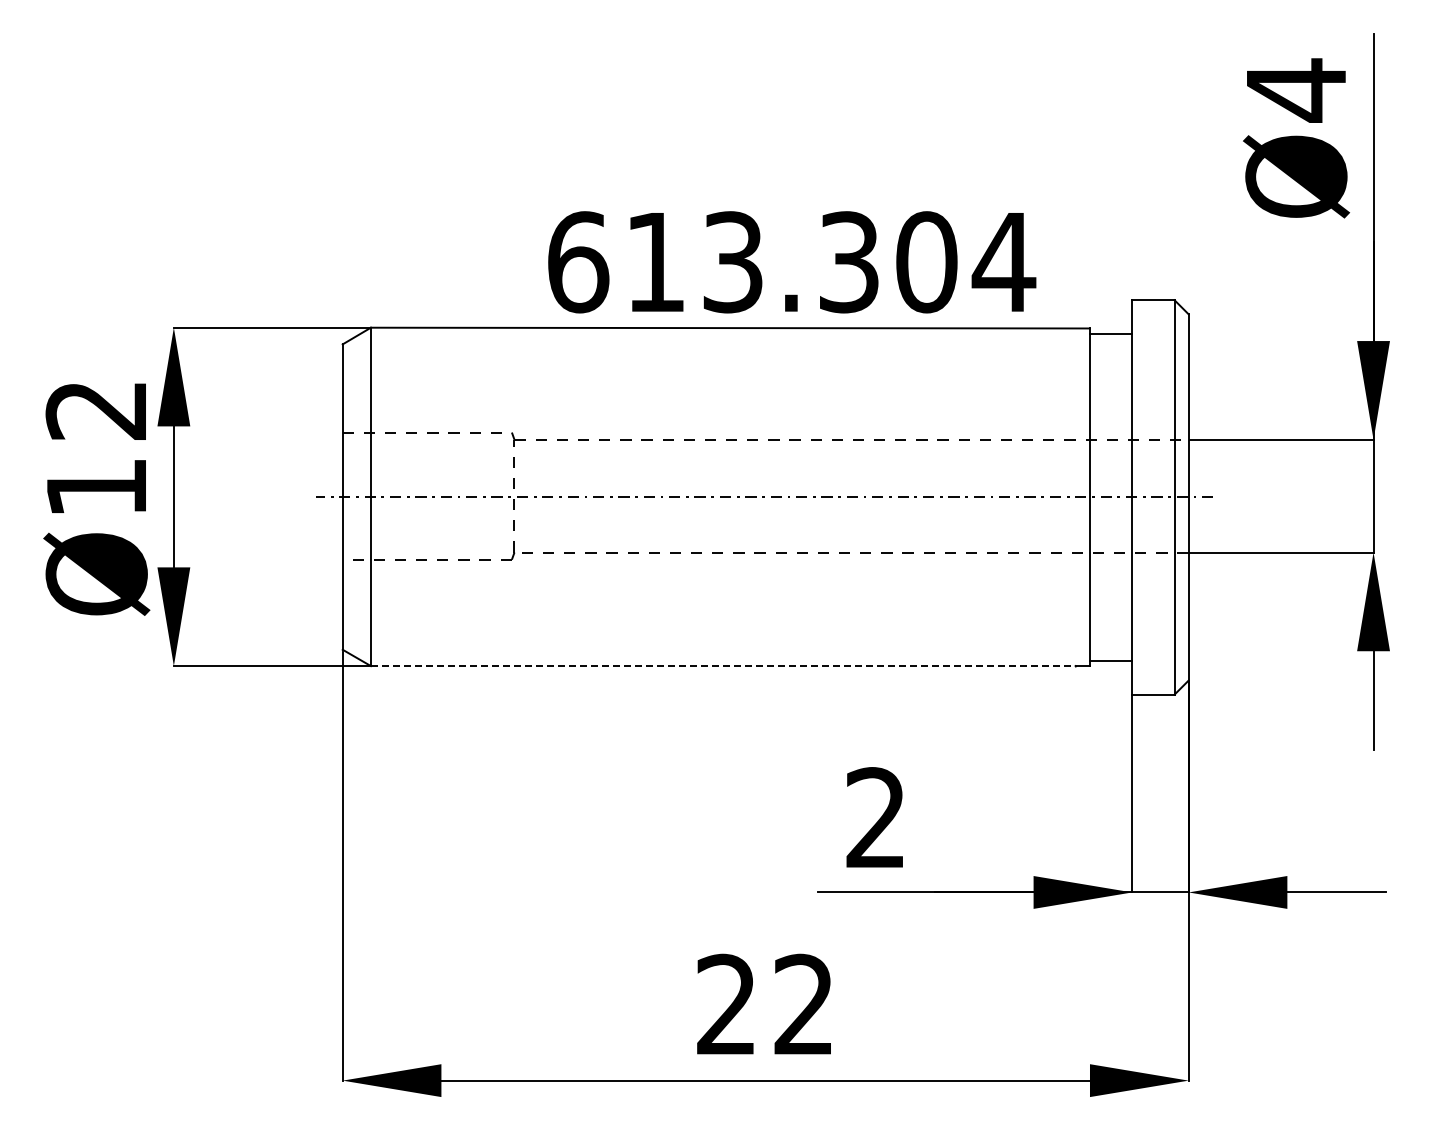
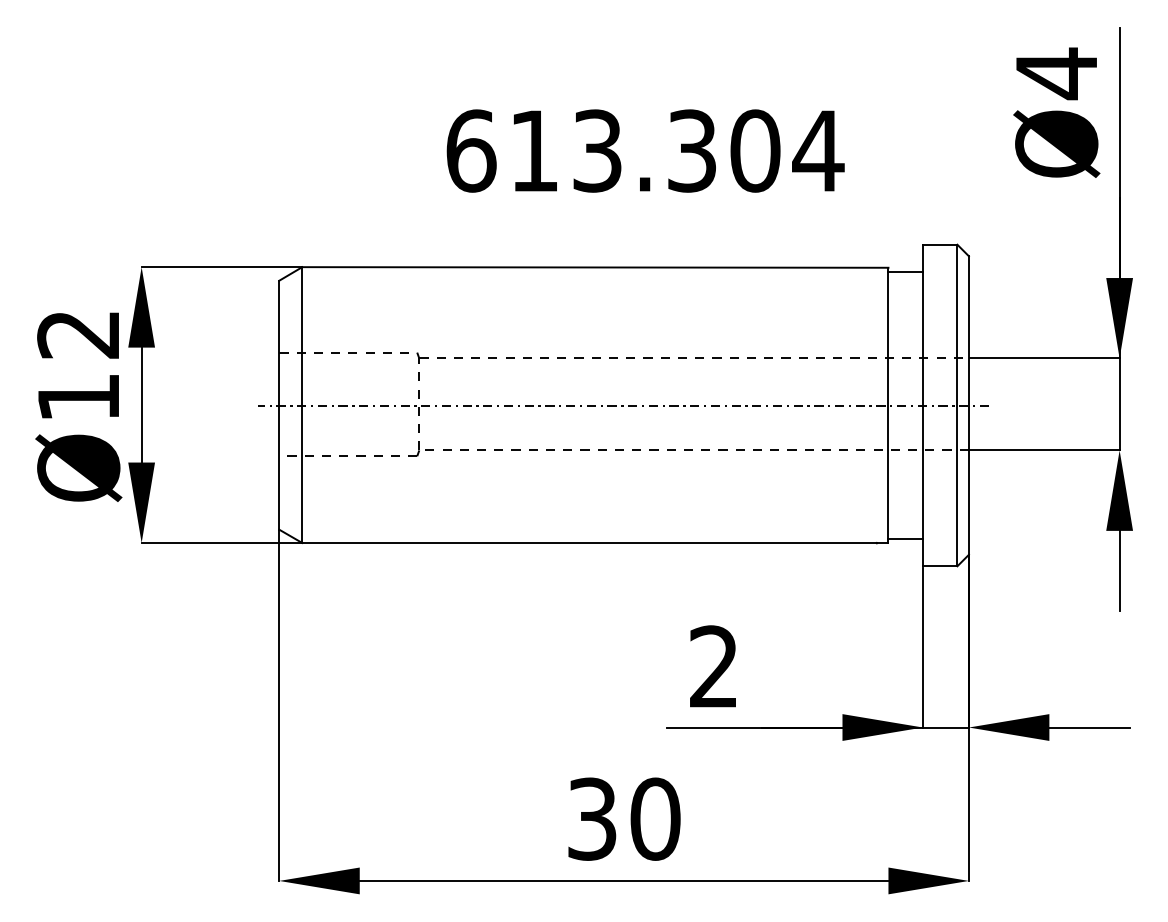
text: (792, 262) -> (645, 151), moved
line: (723, 666) -> (589, 543), dashed -> solid
text: (766, 1004) -> (624, 818), 22 -> 30

